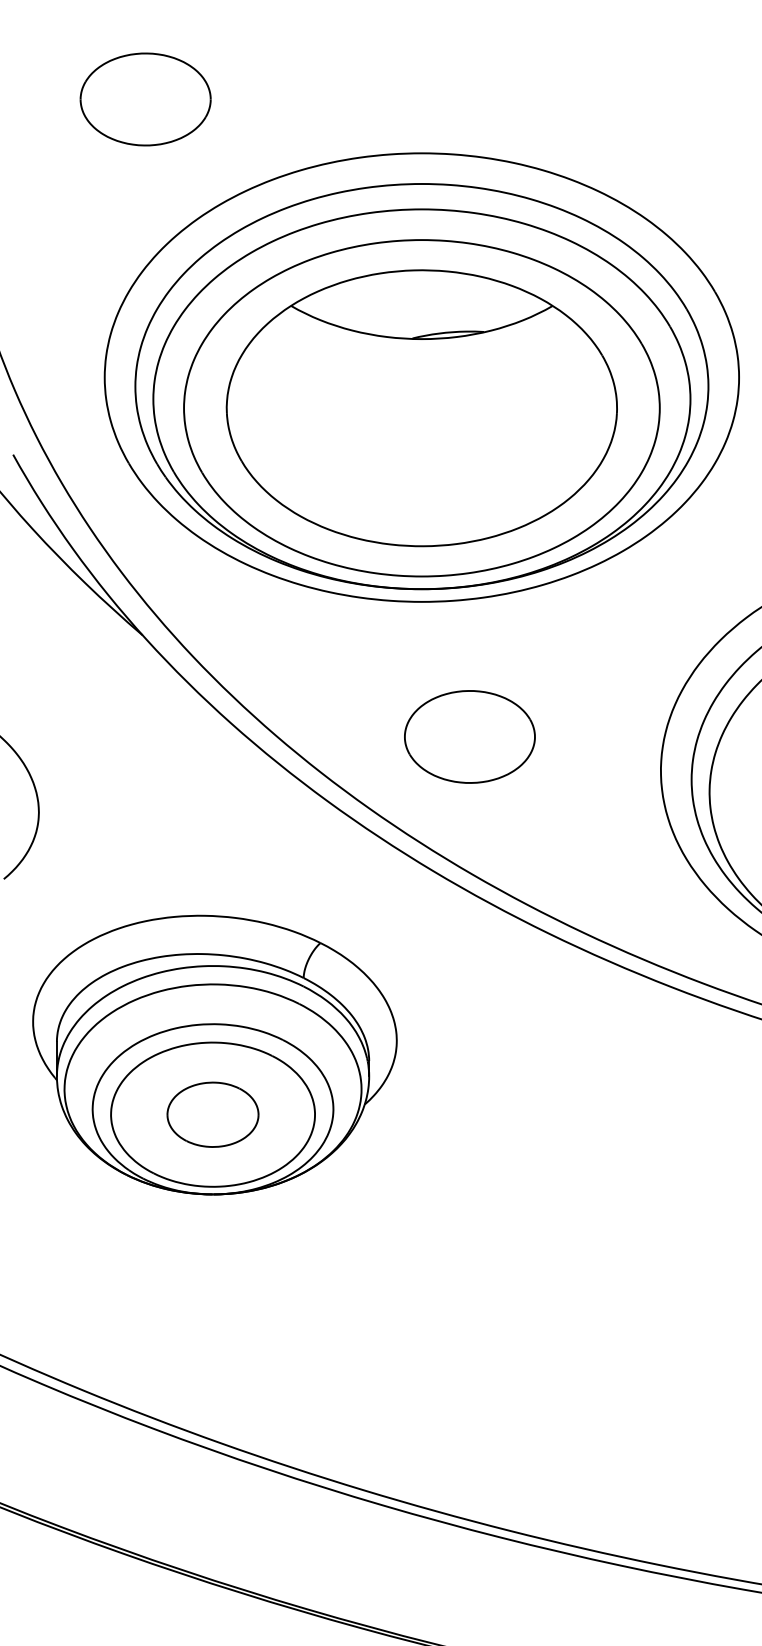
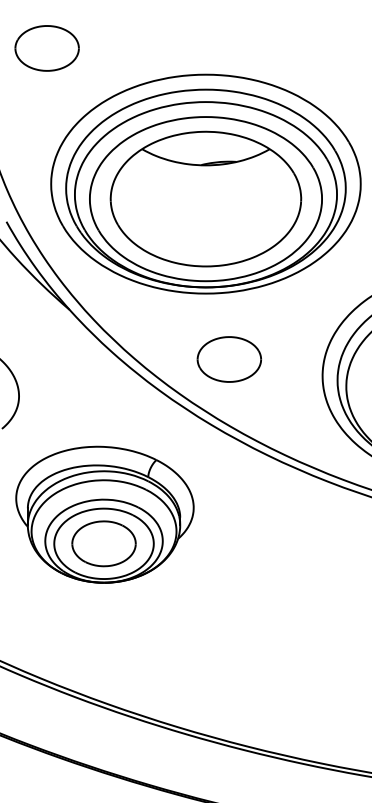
part: (144, 99) -> (46, 48), moved
part: (211, 1114) -> (103, 543), size x1.43

